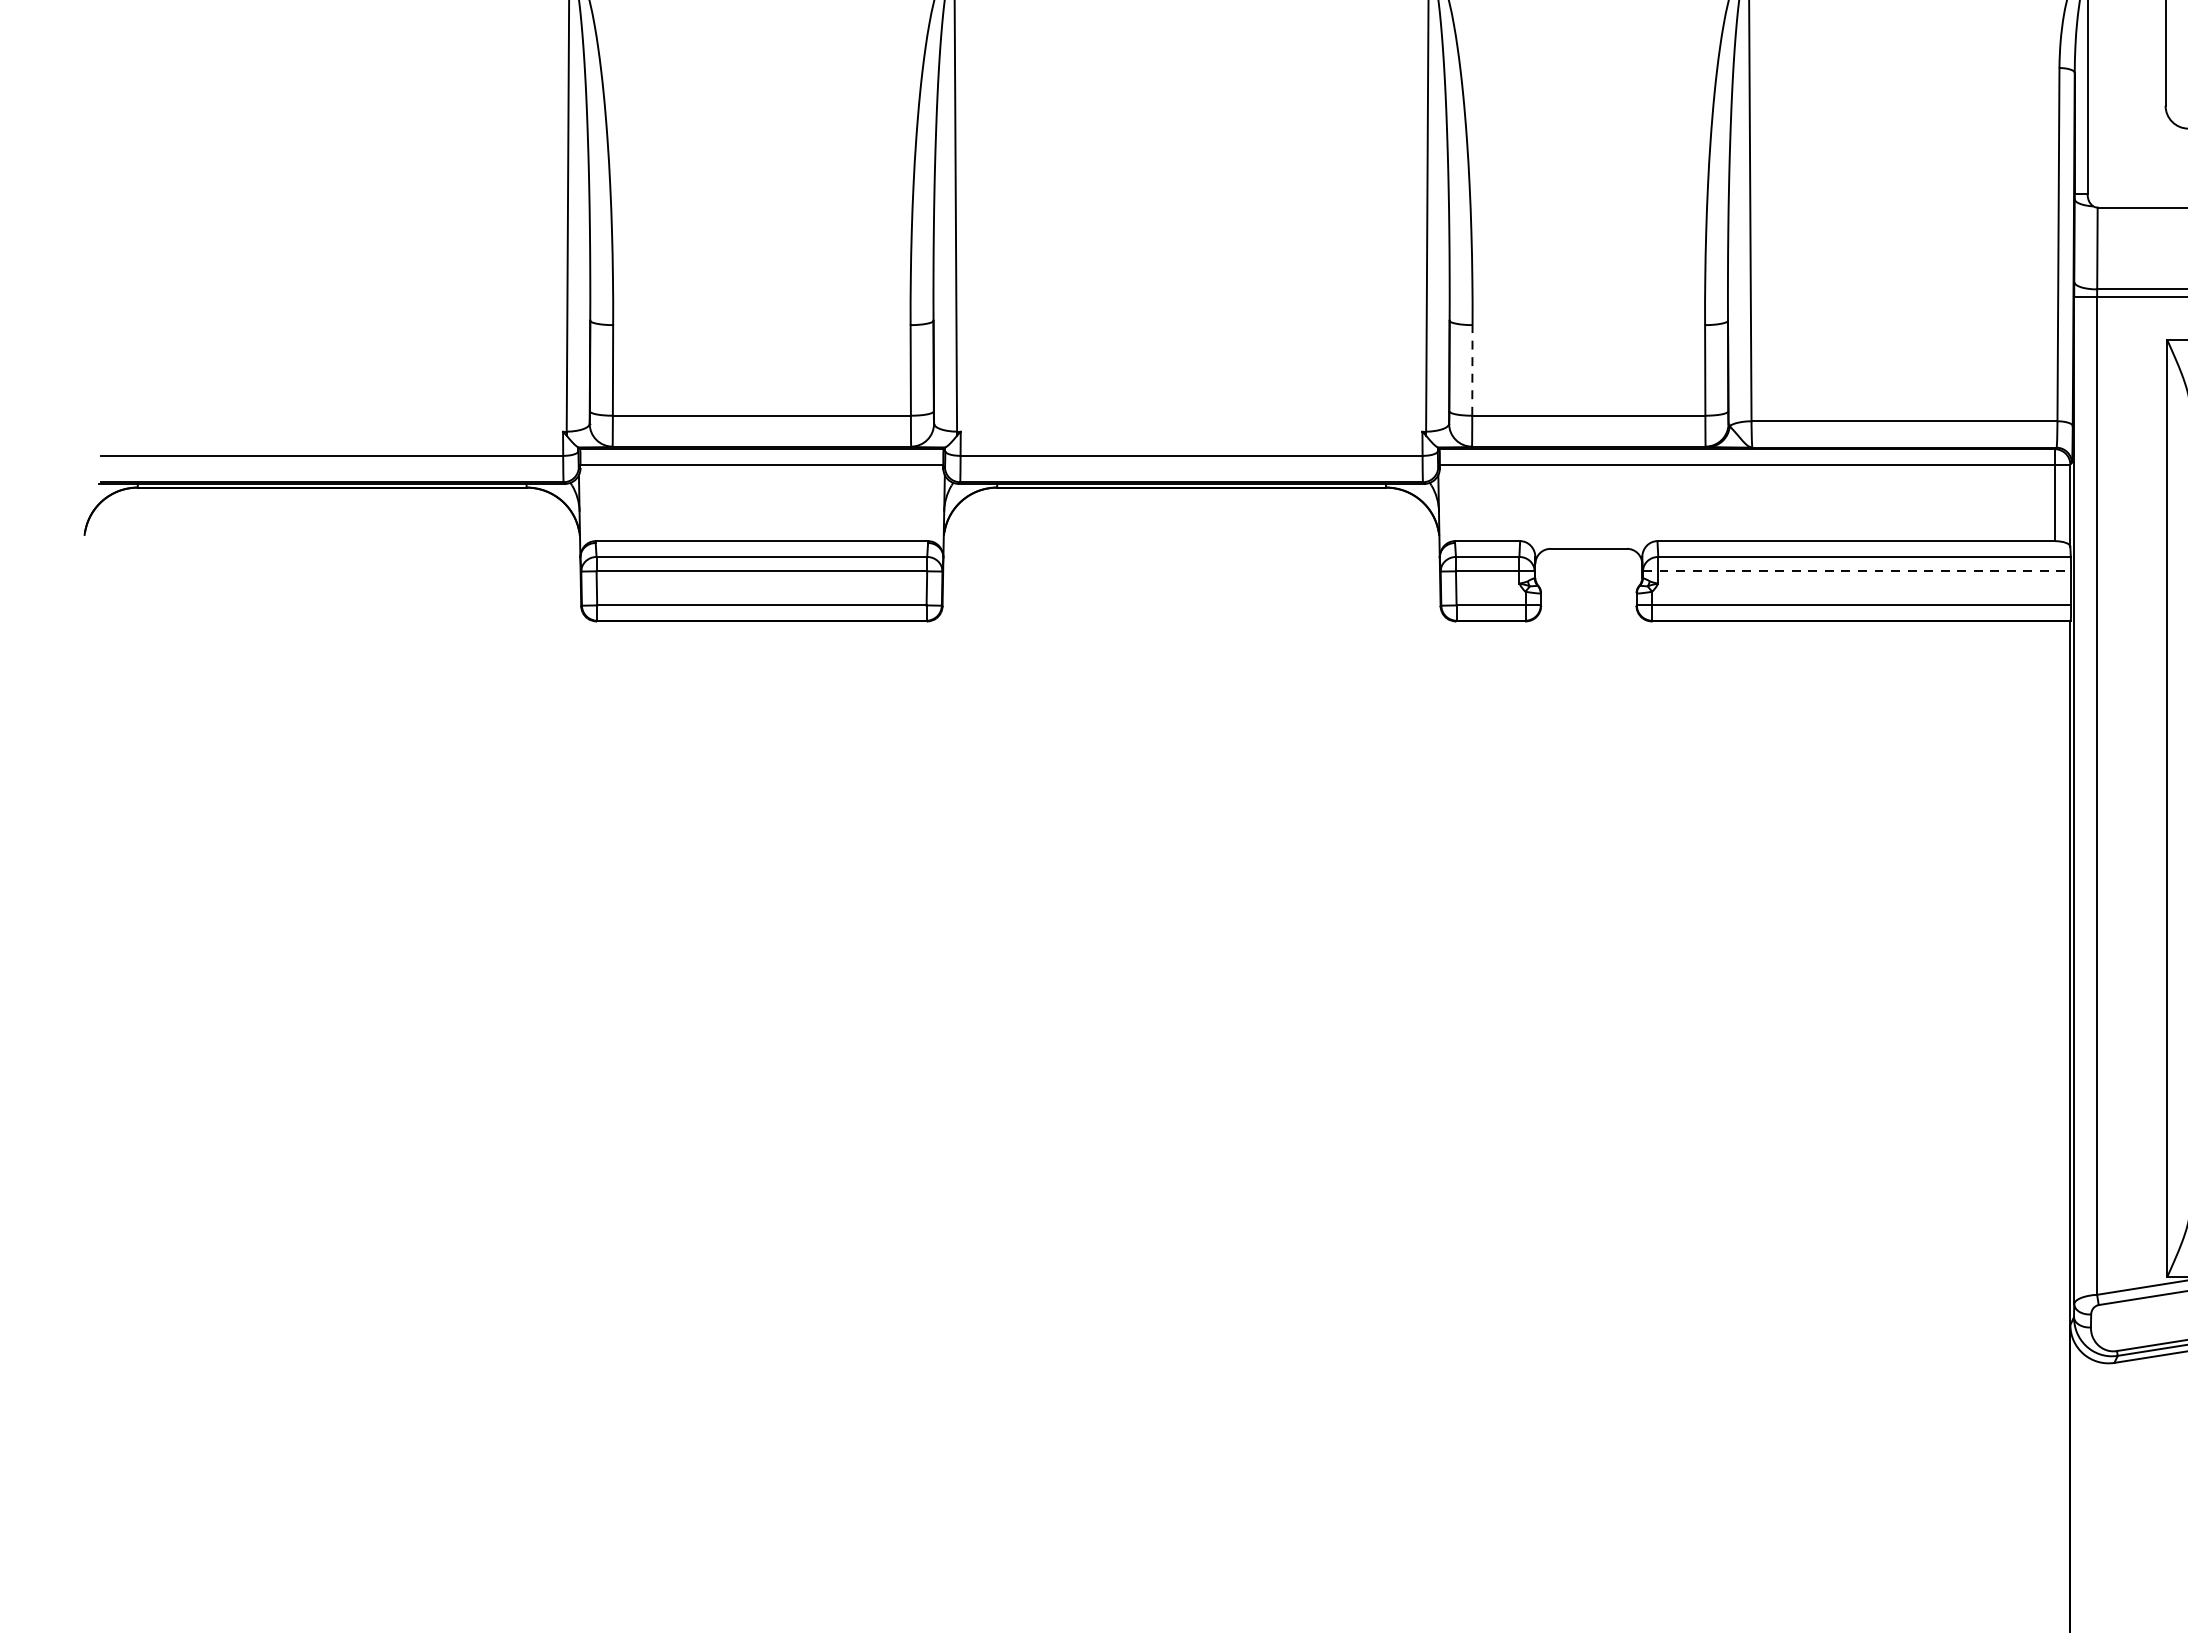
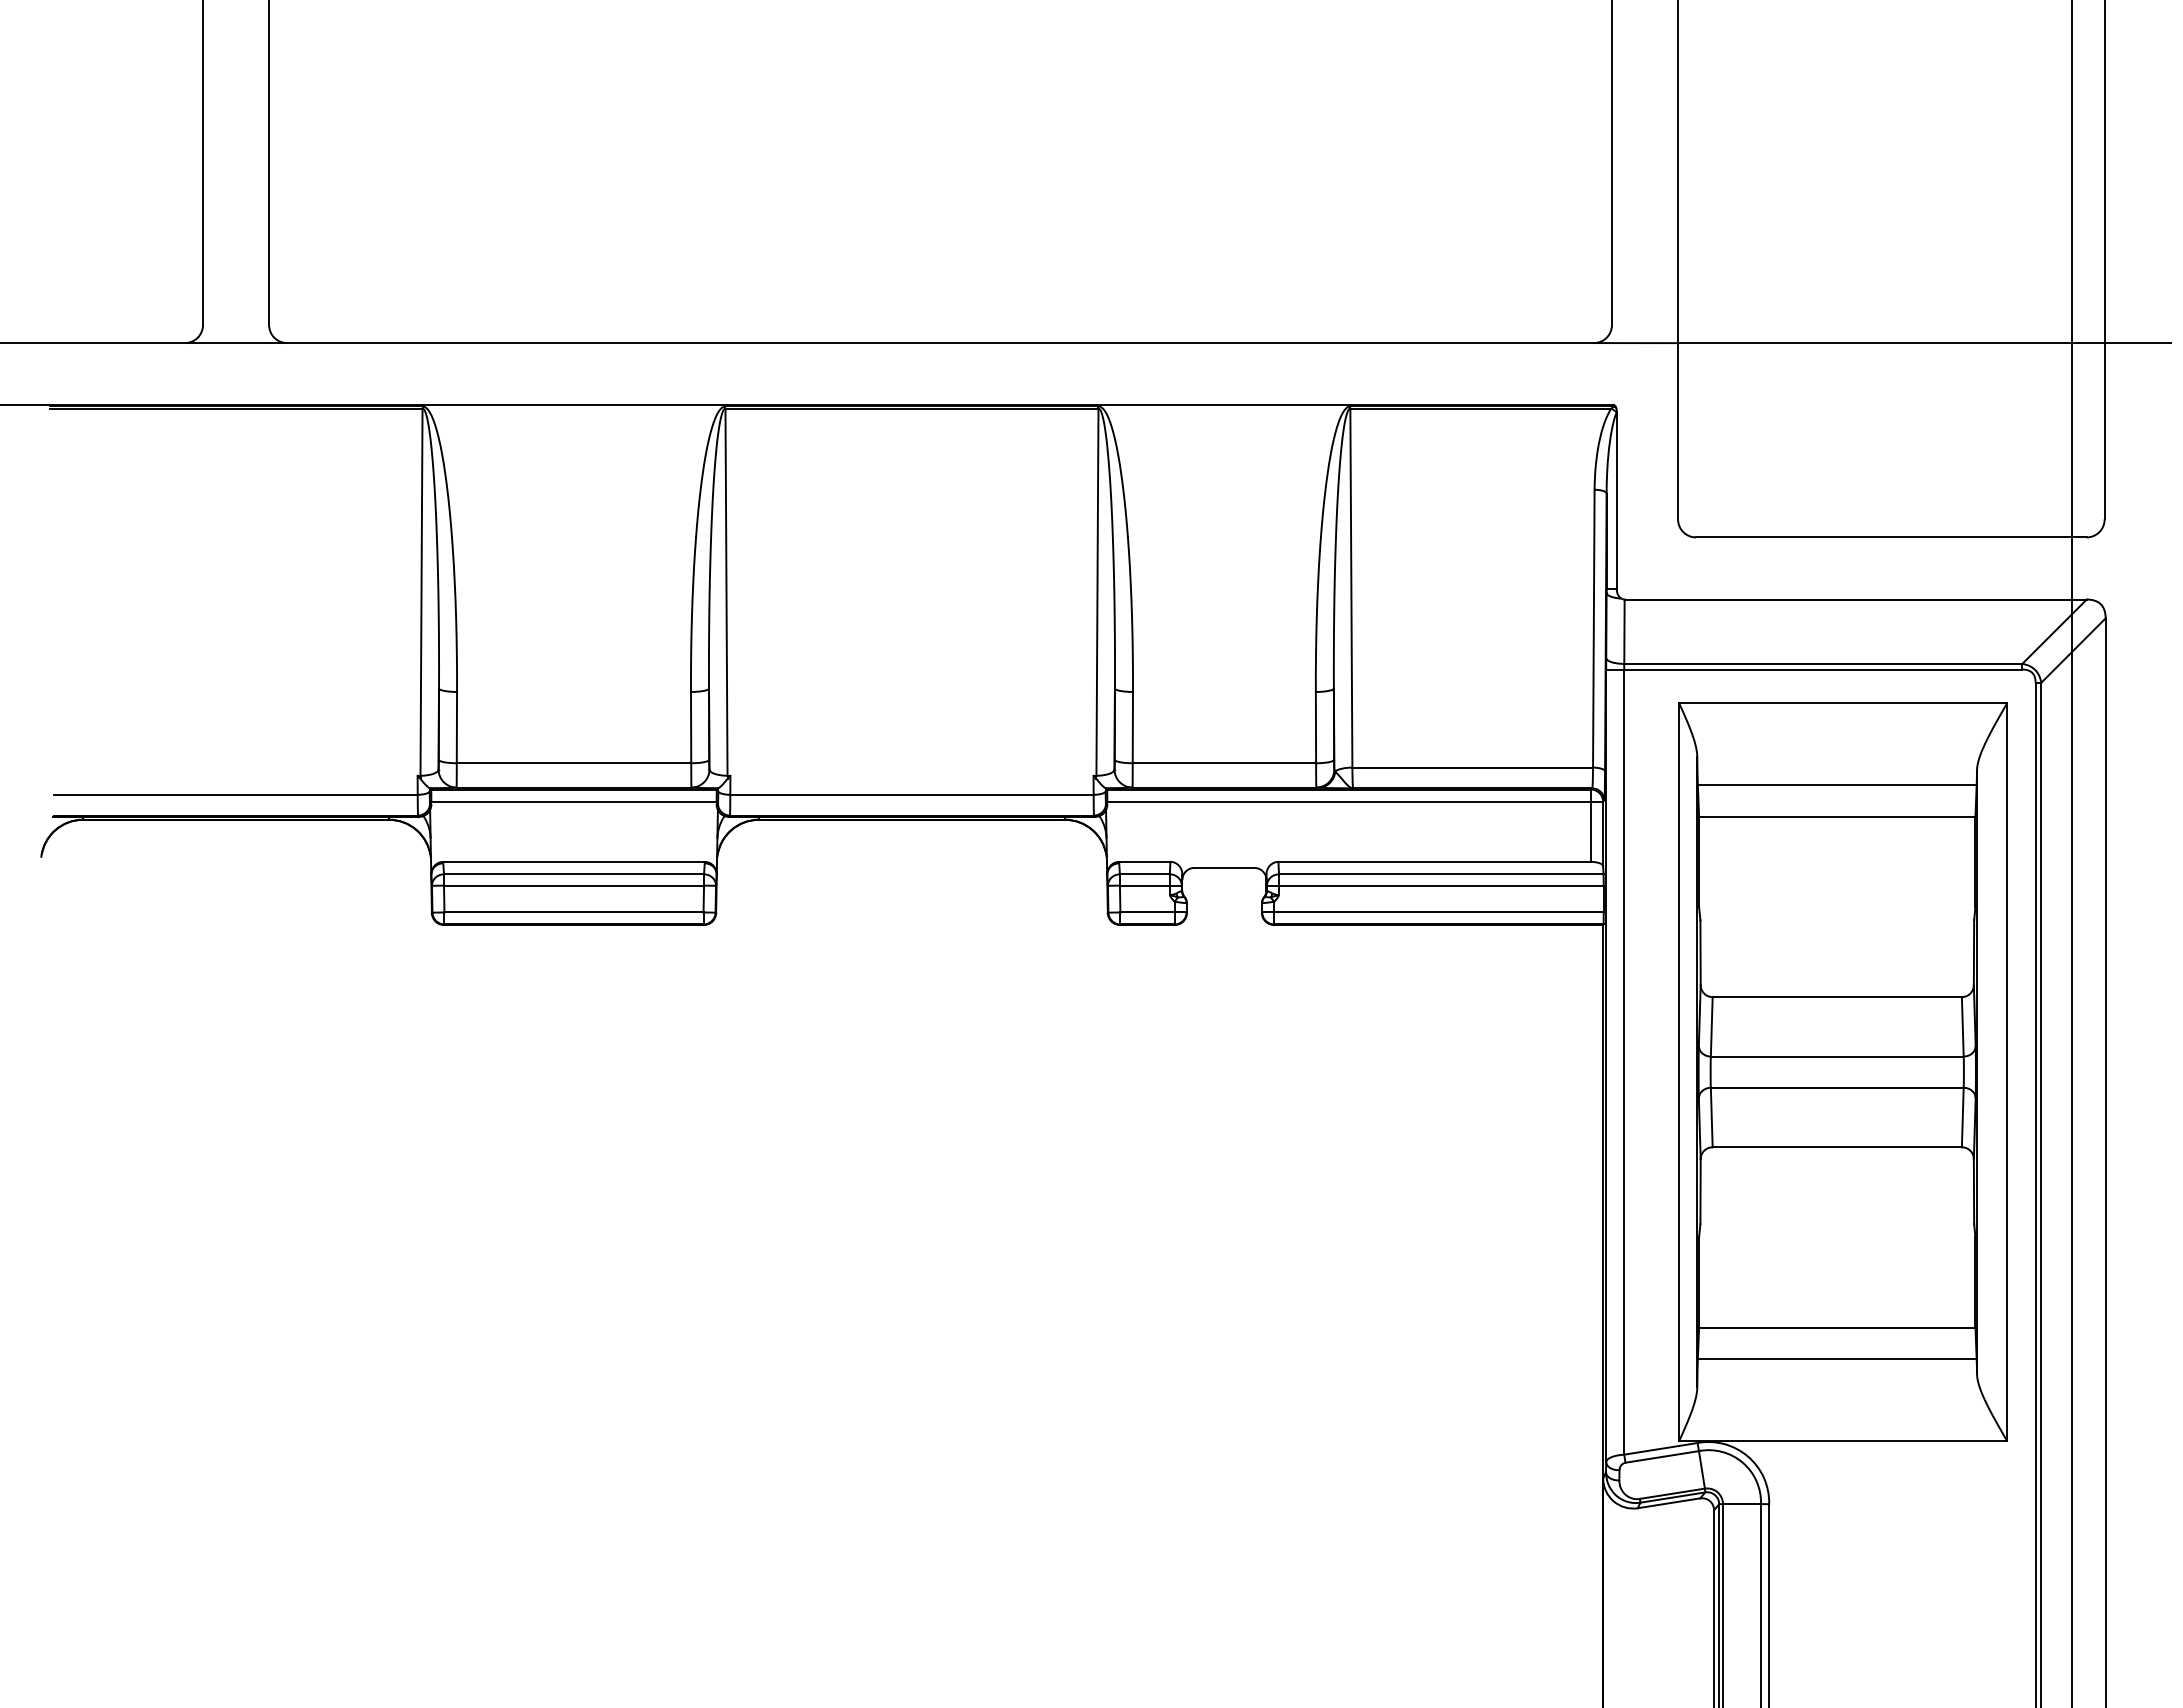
line: (1471, 370) -> (1132, 727), dashed -> solid
line: (1857, 571) -> (1435, 885), dashed -> solid

